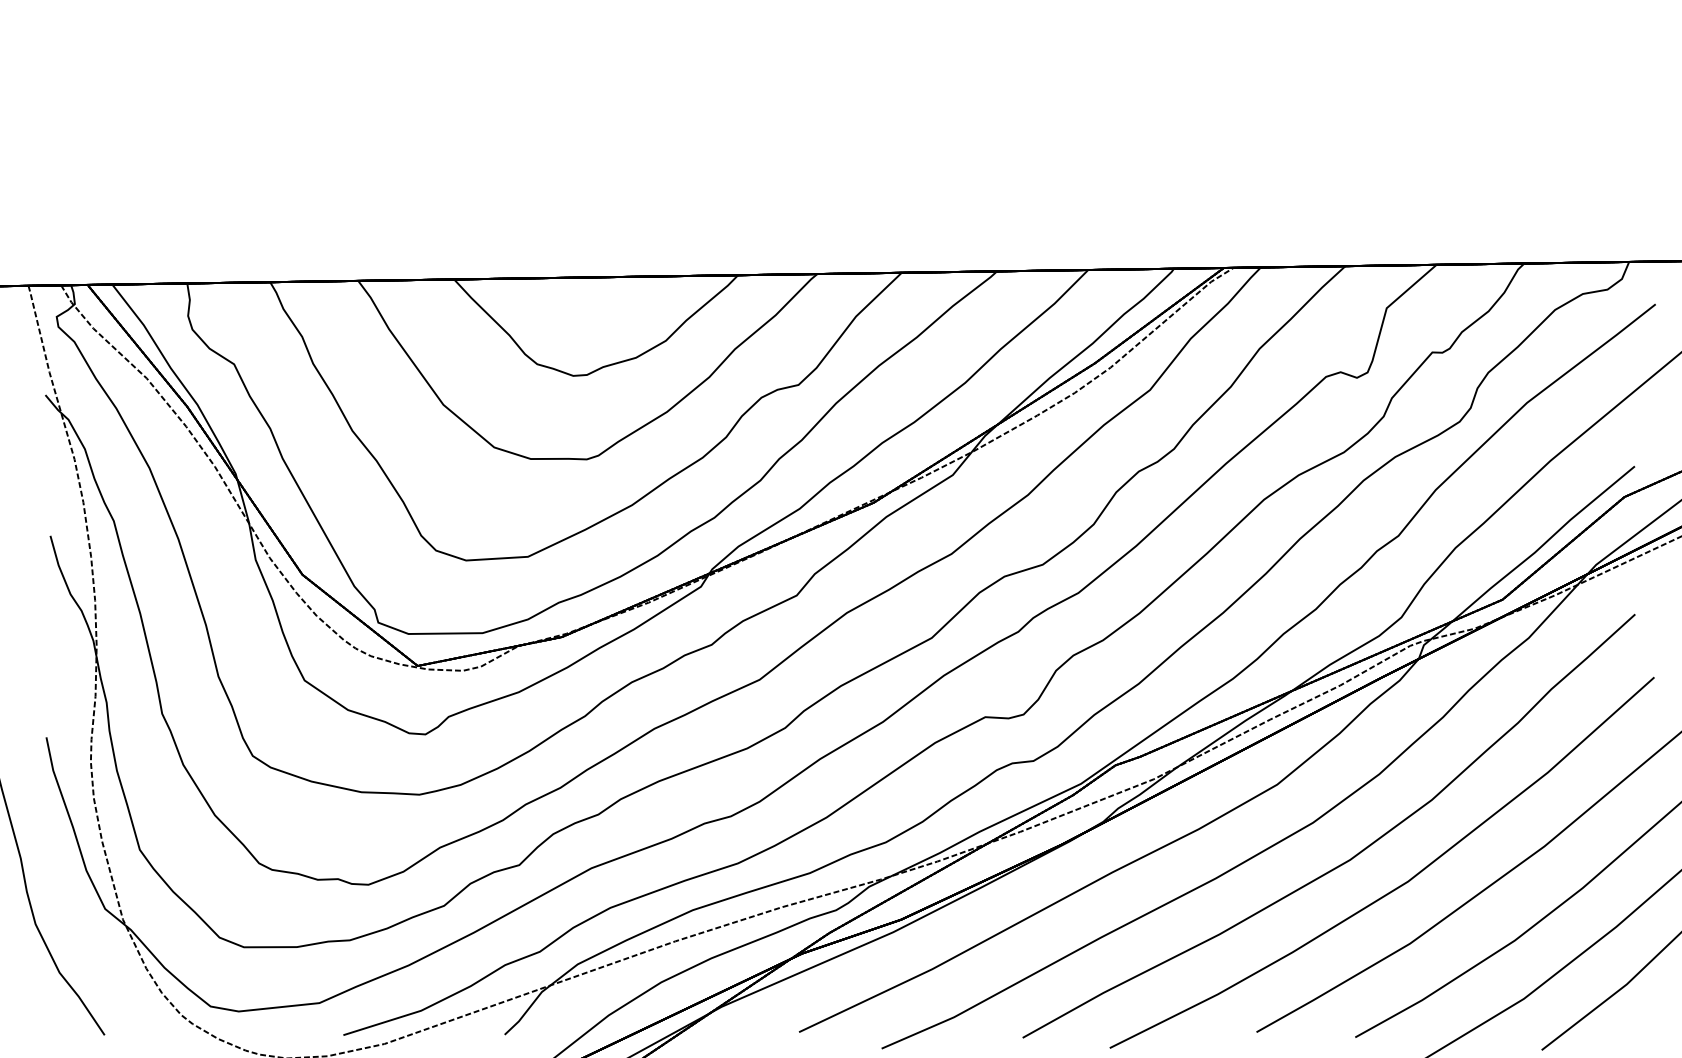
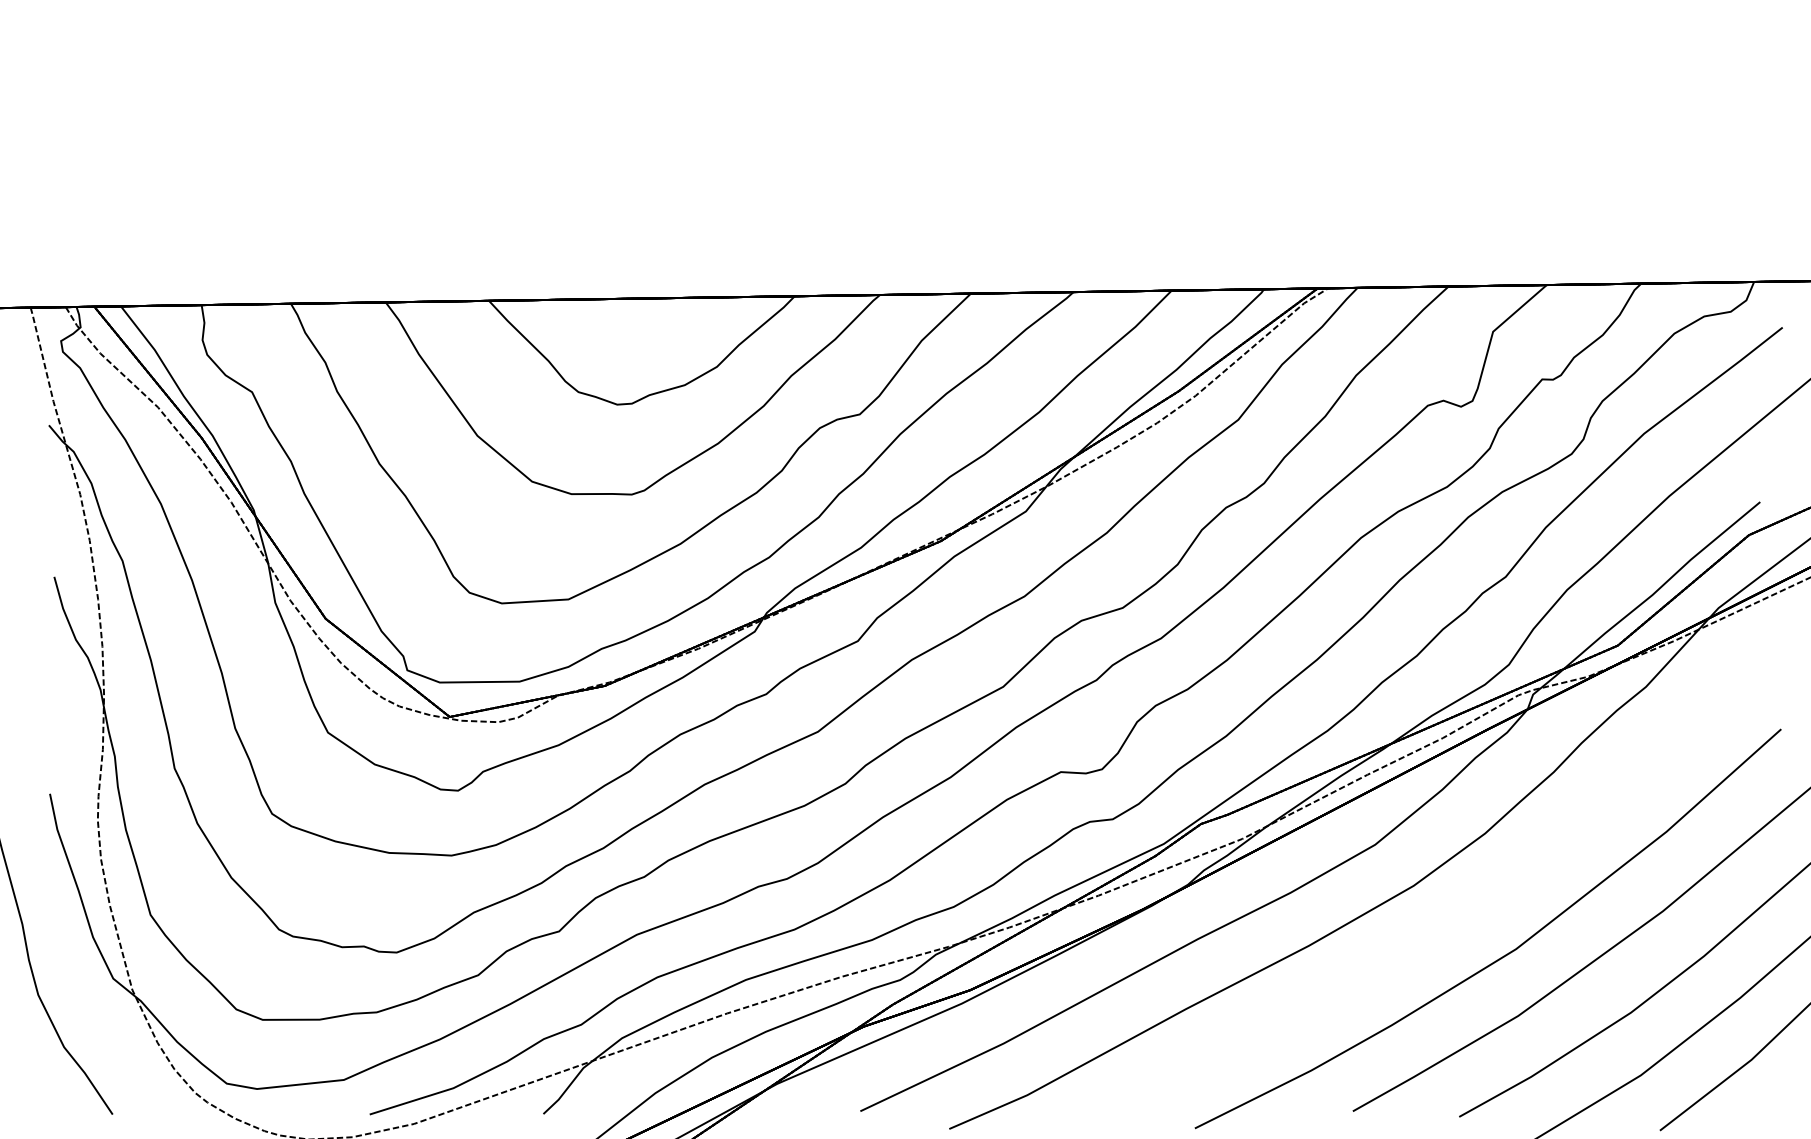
part: (1351, 857) -> (1455, 923), removed

